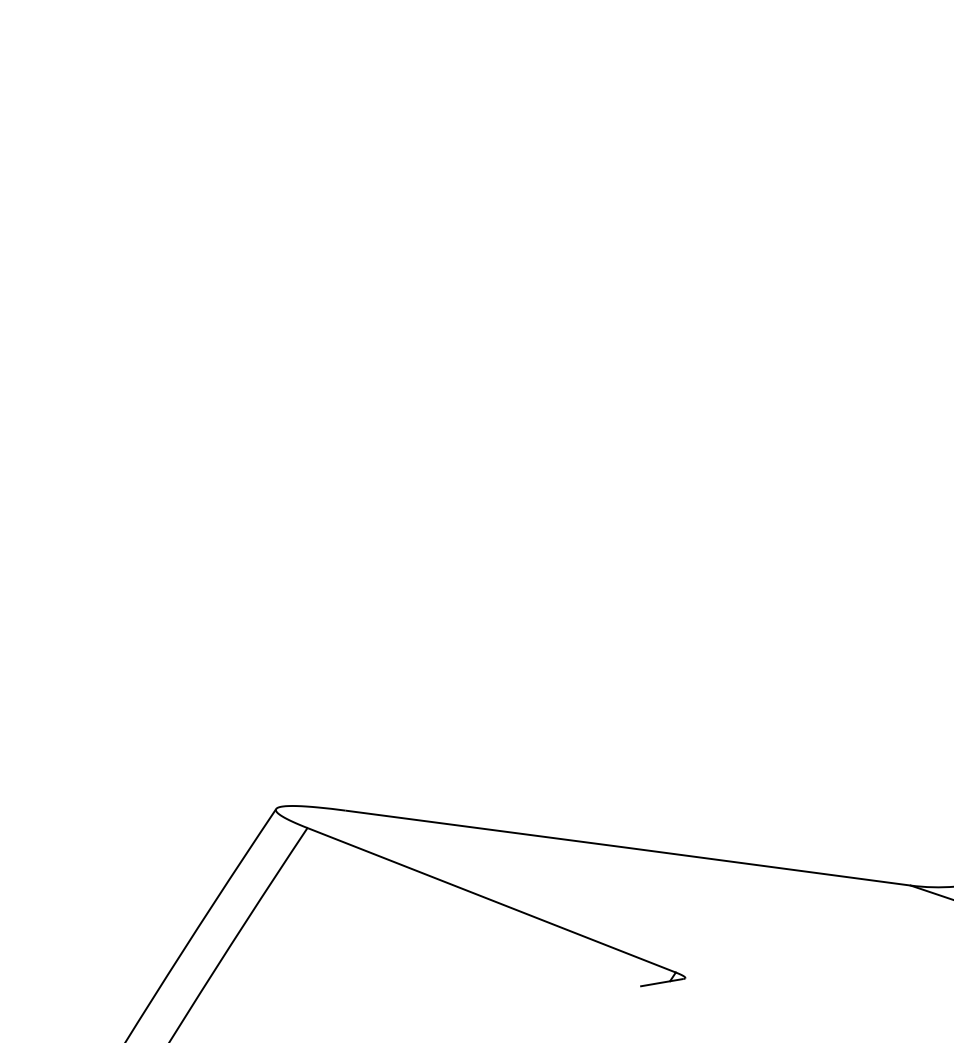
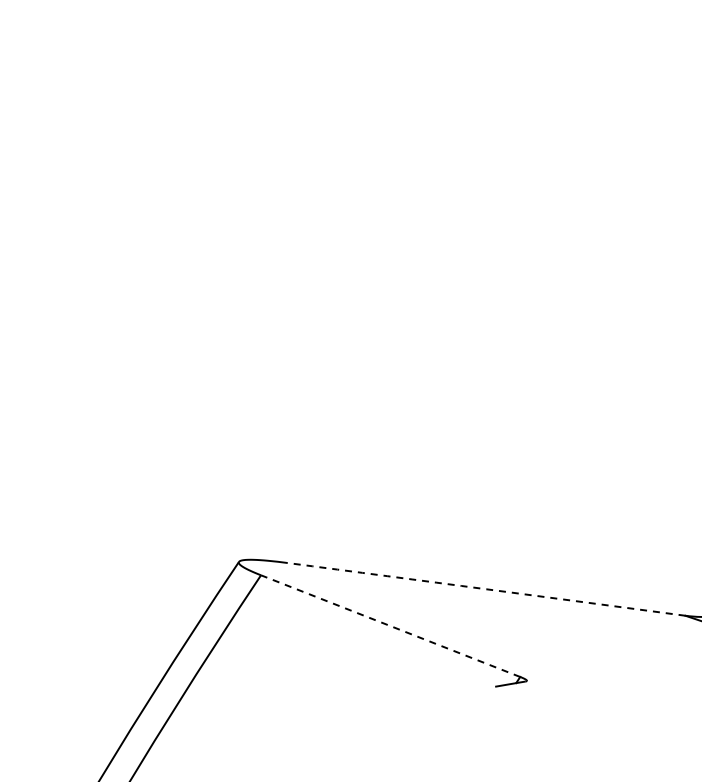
arc: (627, 848) -> (486, 589), solid -> dashed
line: (491, 899) -> (390, 625), solid -> dashed

